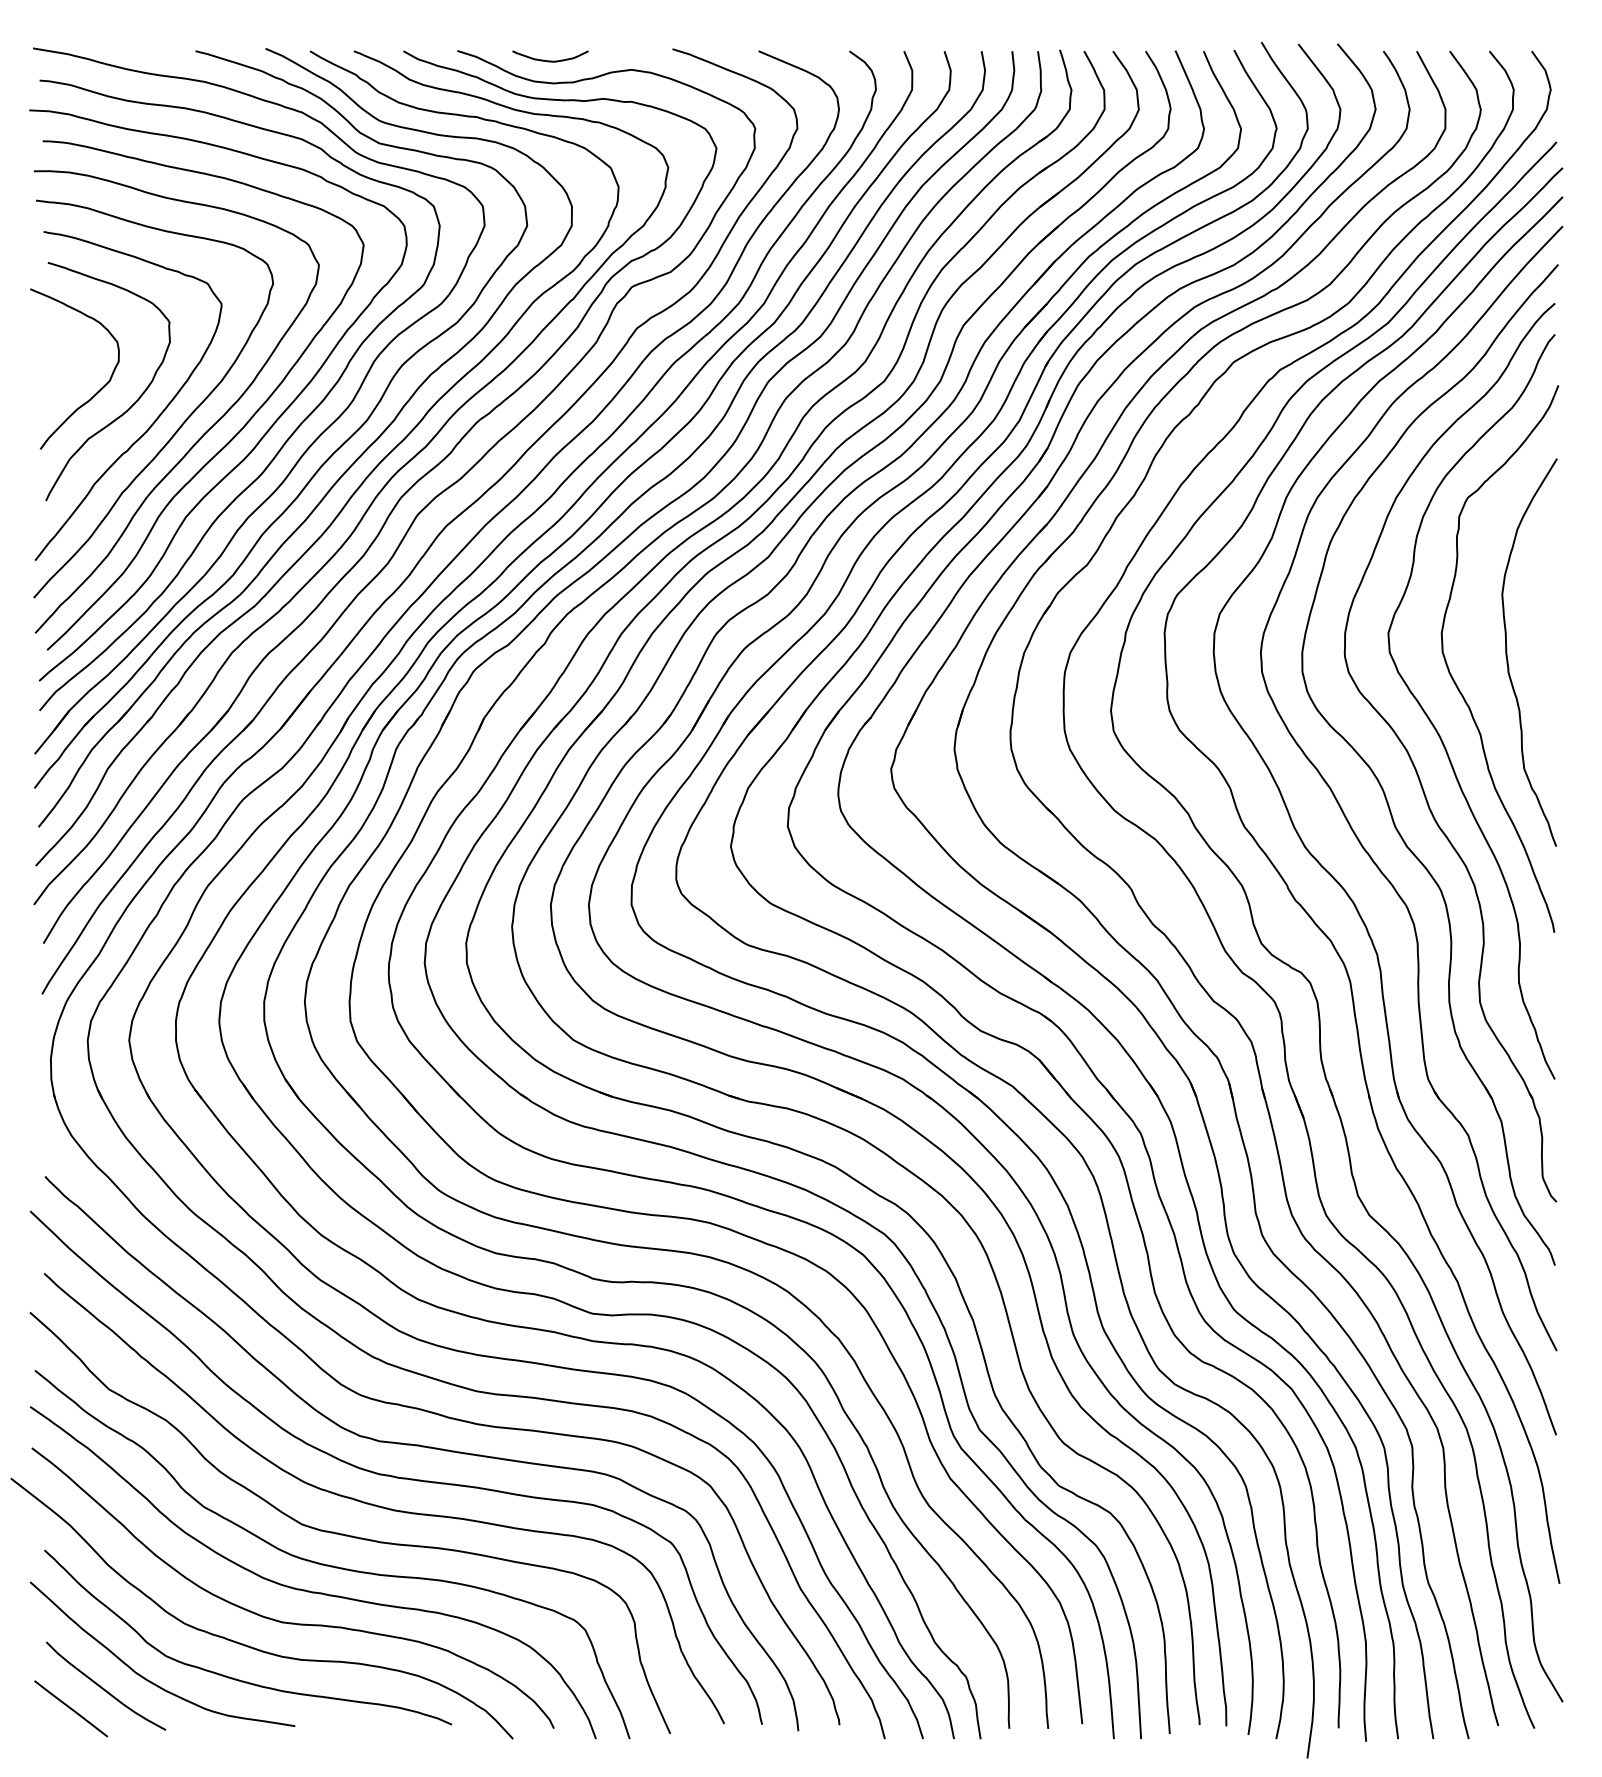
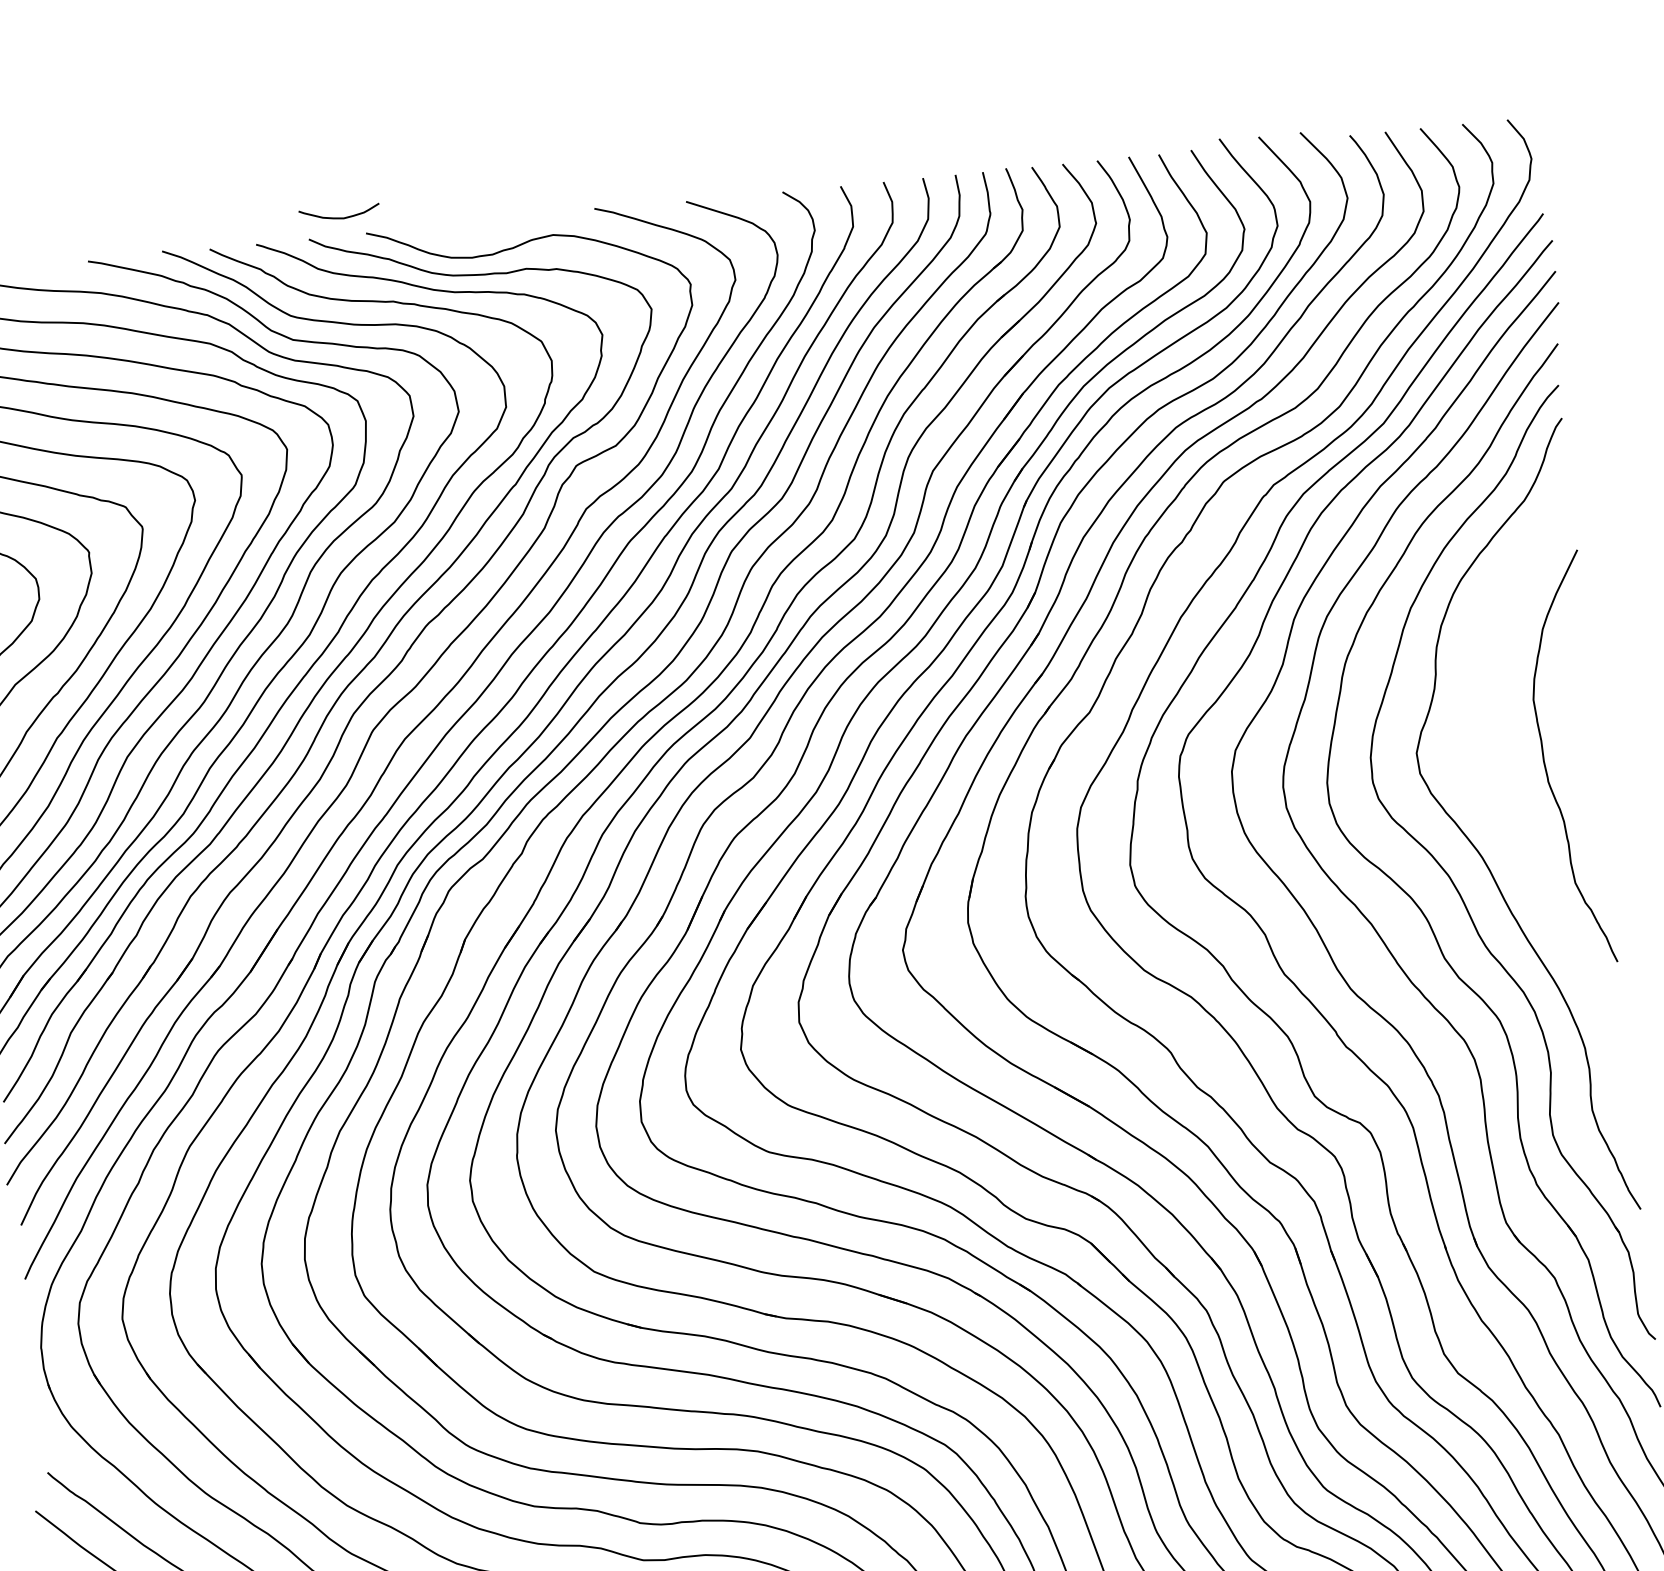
curve: (550, 60) -> (339, 217), moved
curve: (1455, 681) -> (1493, 797), removed

